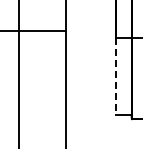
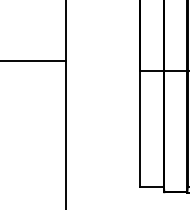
line: (115, 76) -> (139, 128), dashed -> solid

